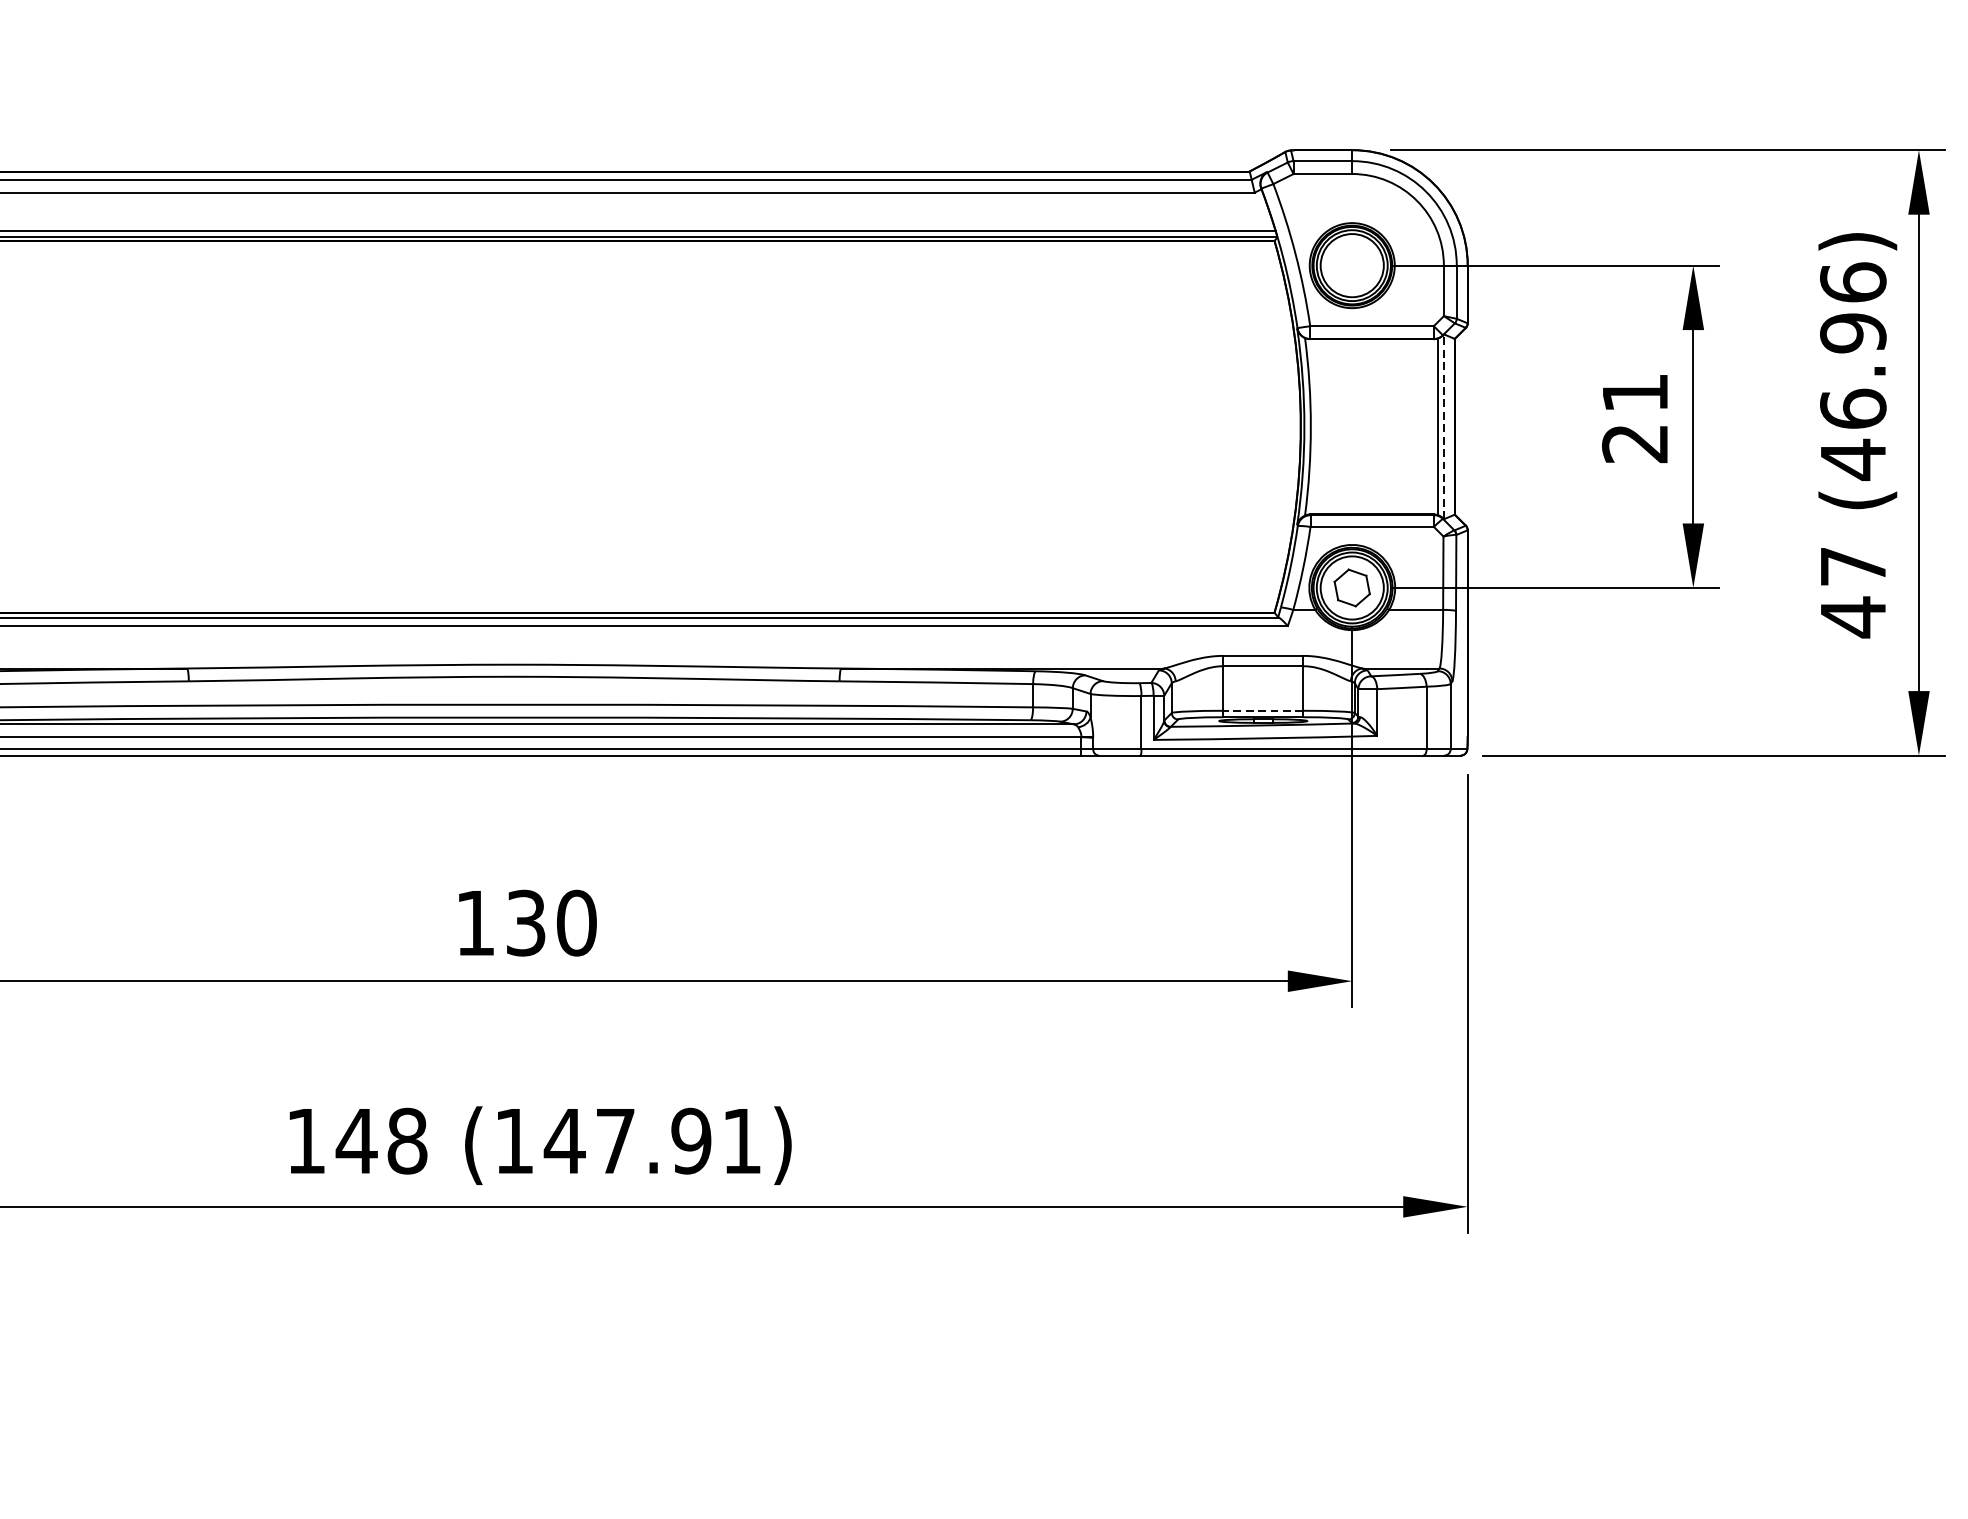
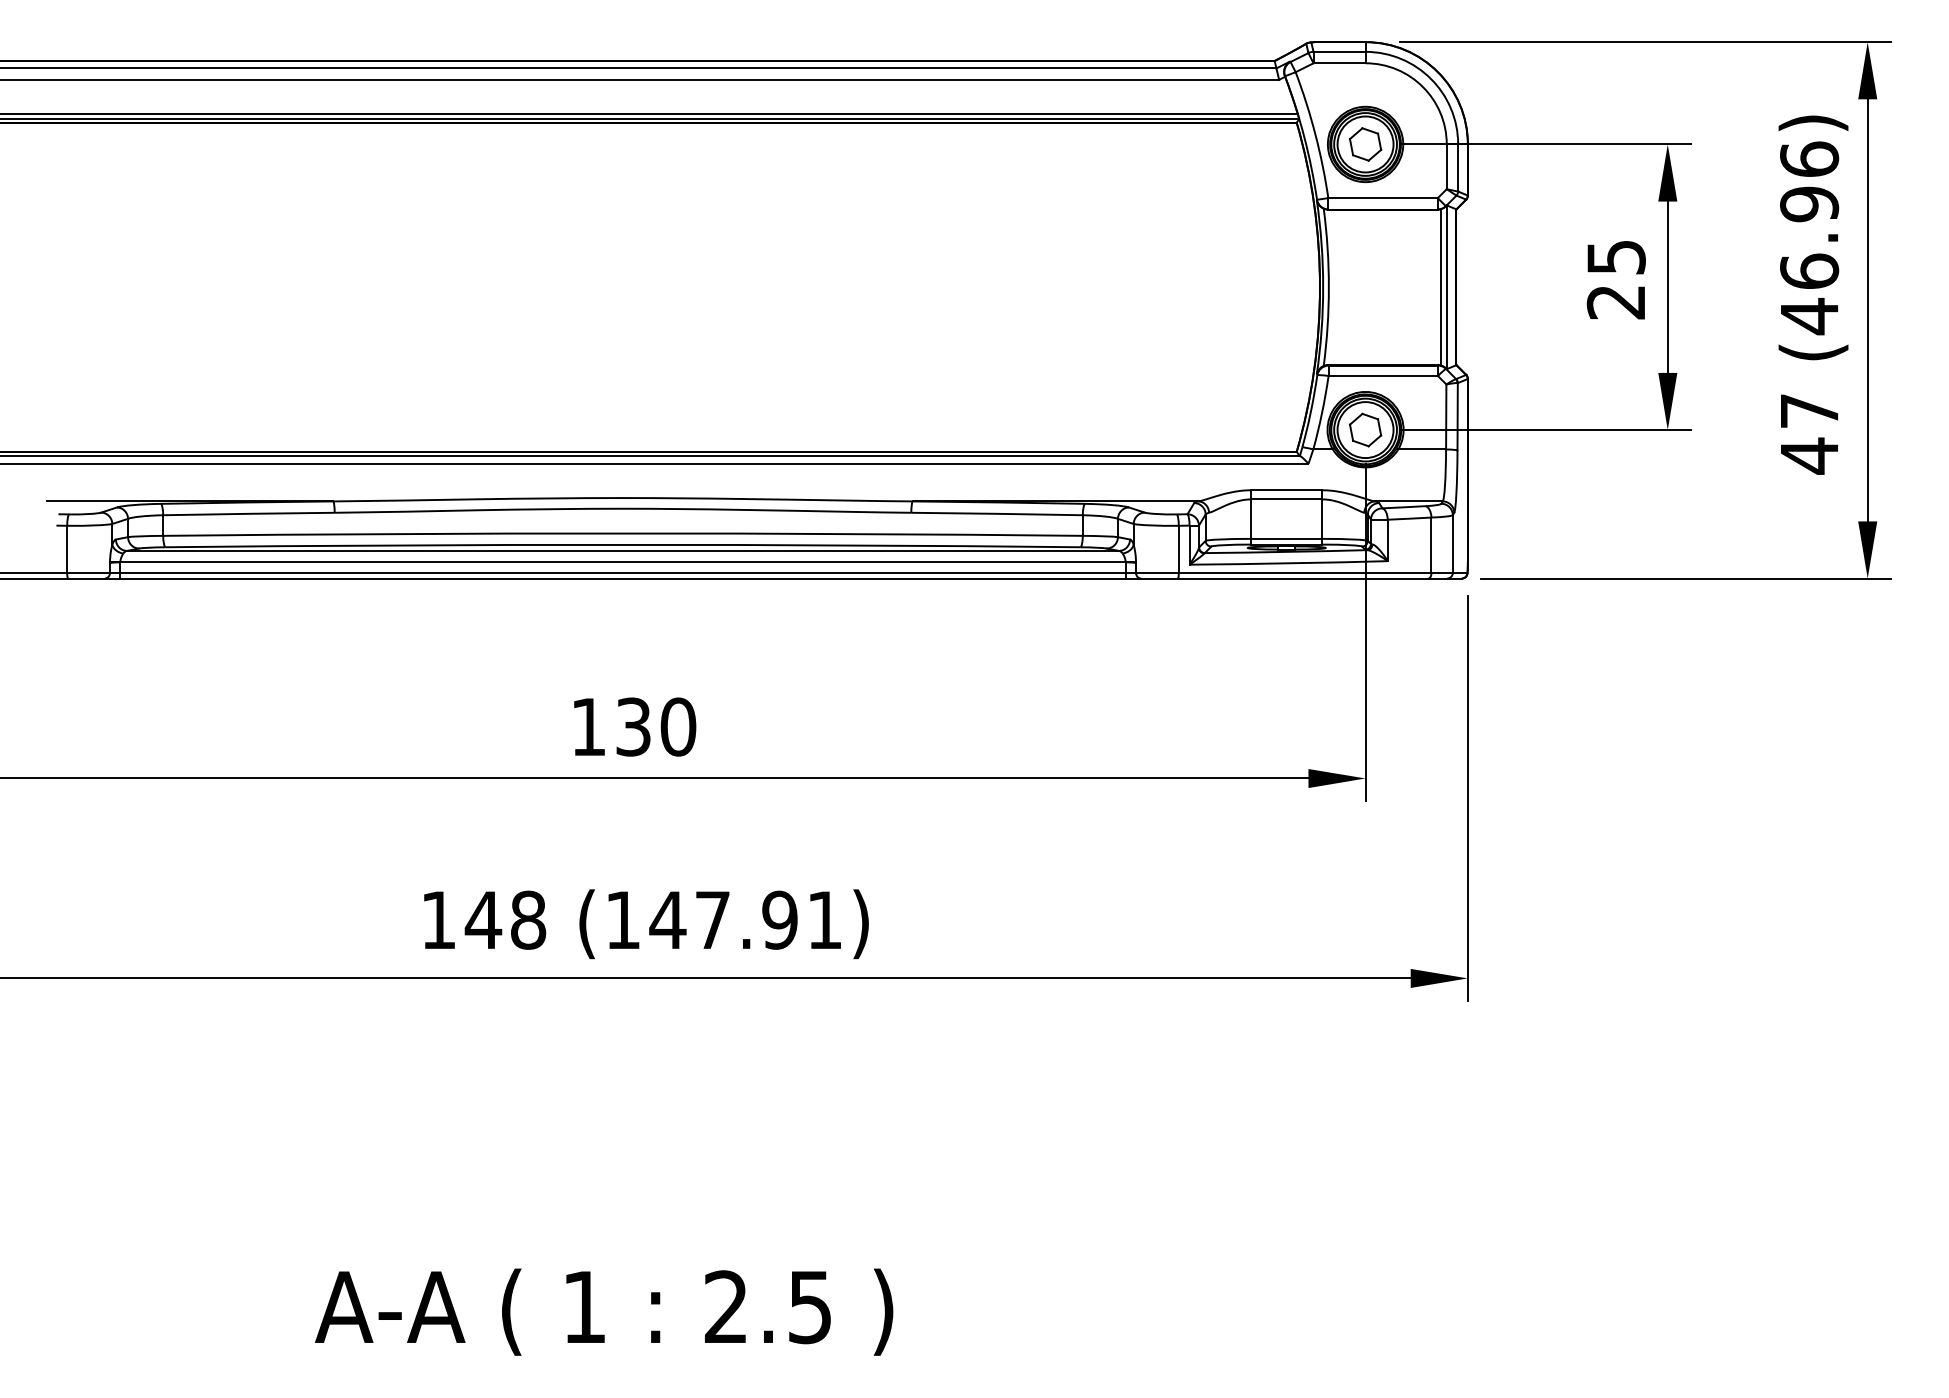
part: (1352, 265) -> (1365, 144), added
text: (1635, 393) -> (1616, 257), 21 -> 25
line: (1444, 427) -> (1447, 287), dashed -> solid
line: (1263, 710) -> (1286, 538), dashed -> solid

